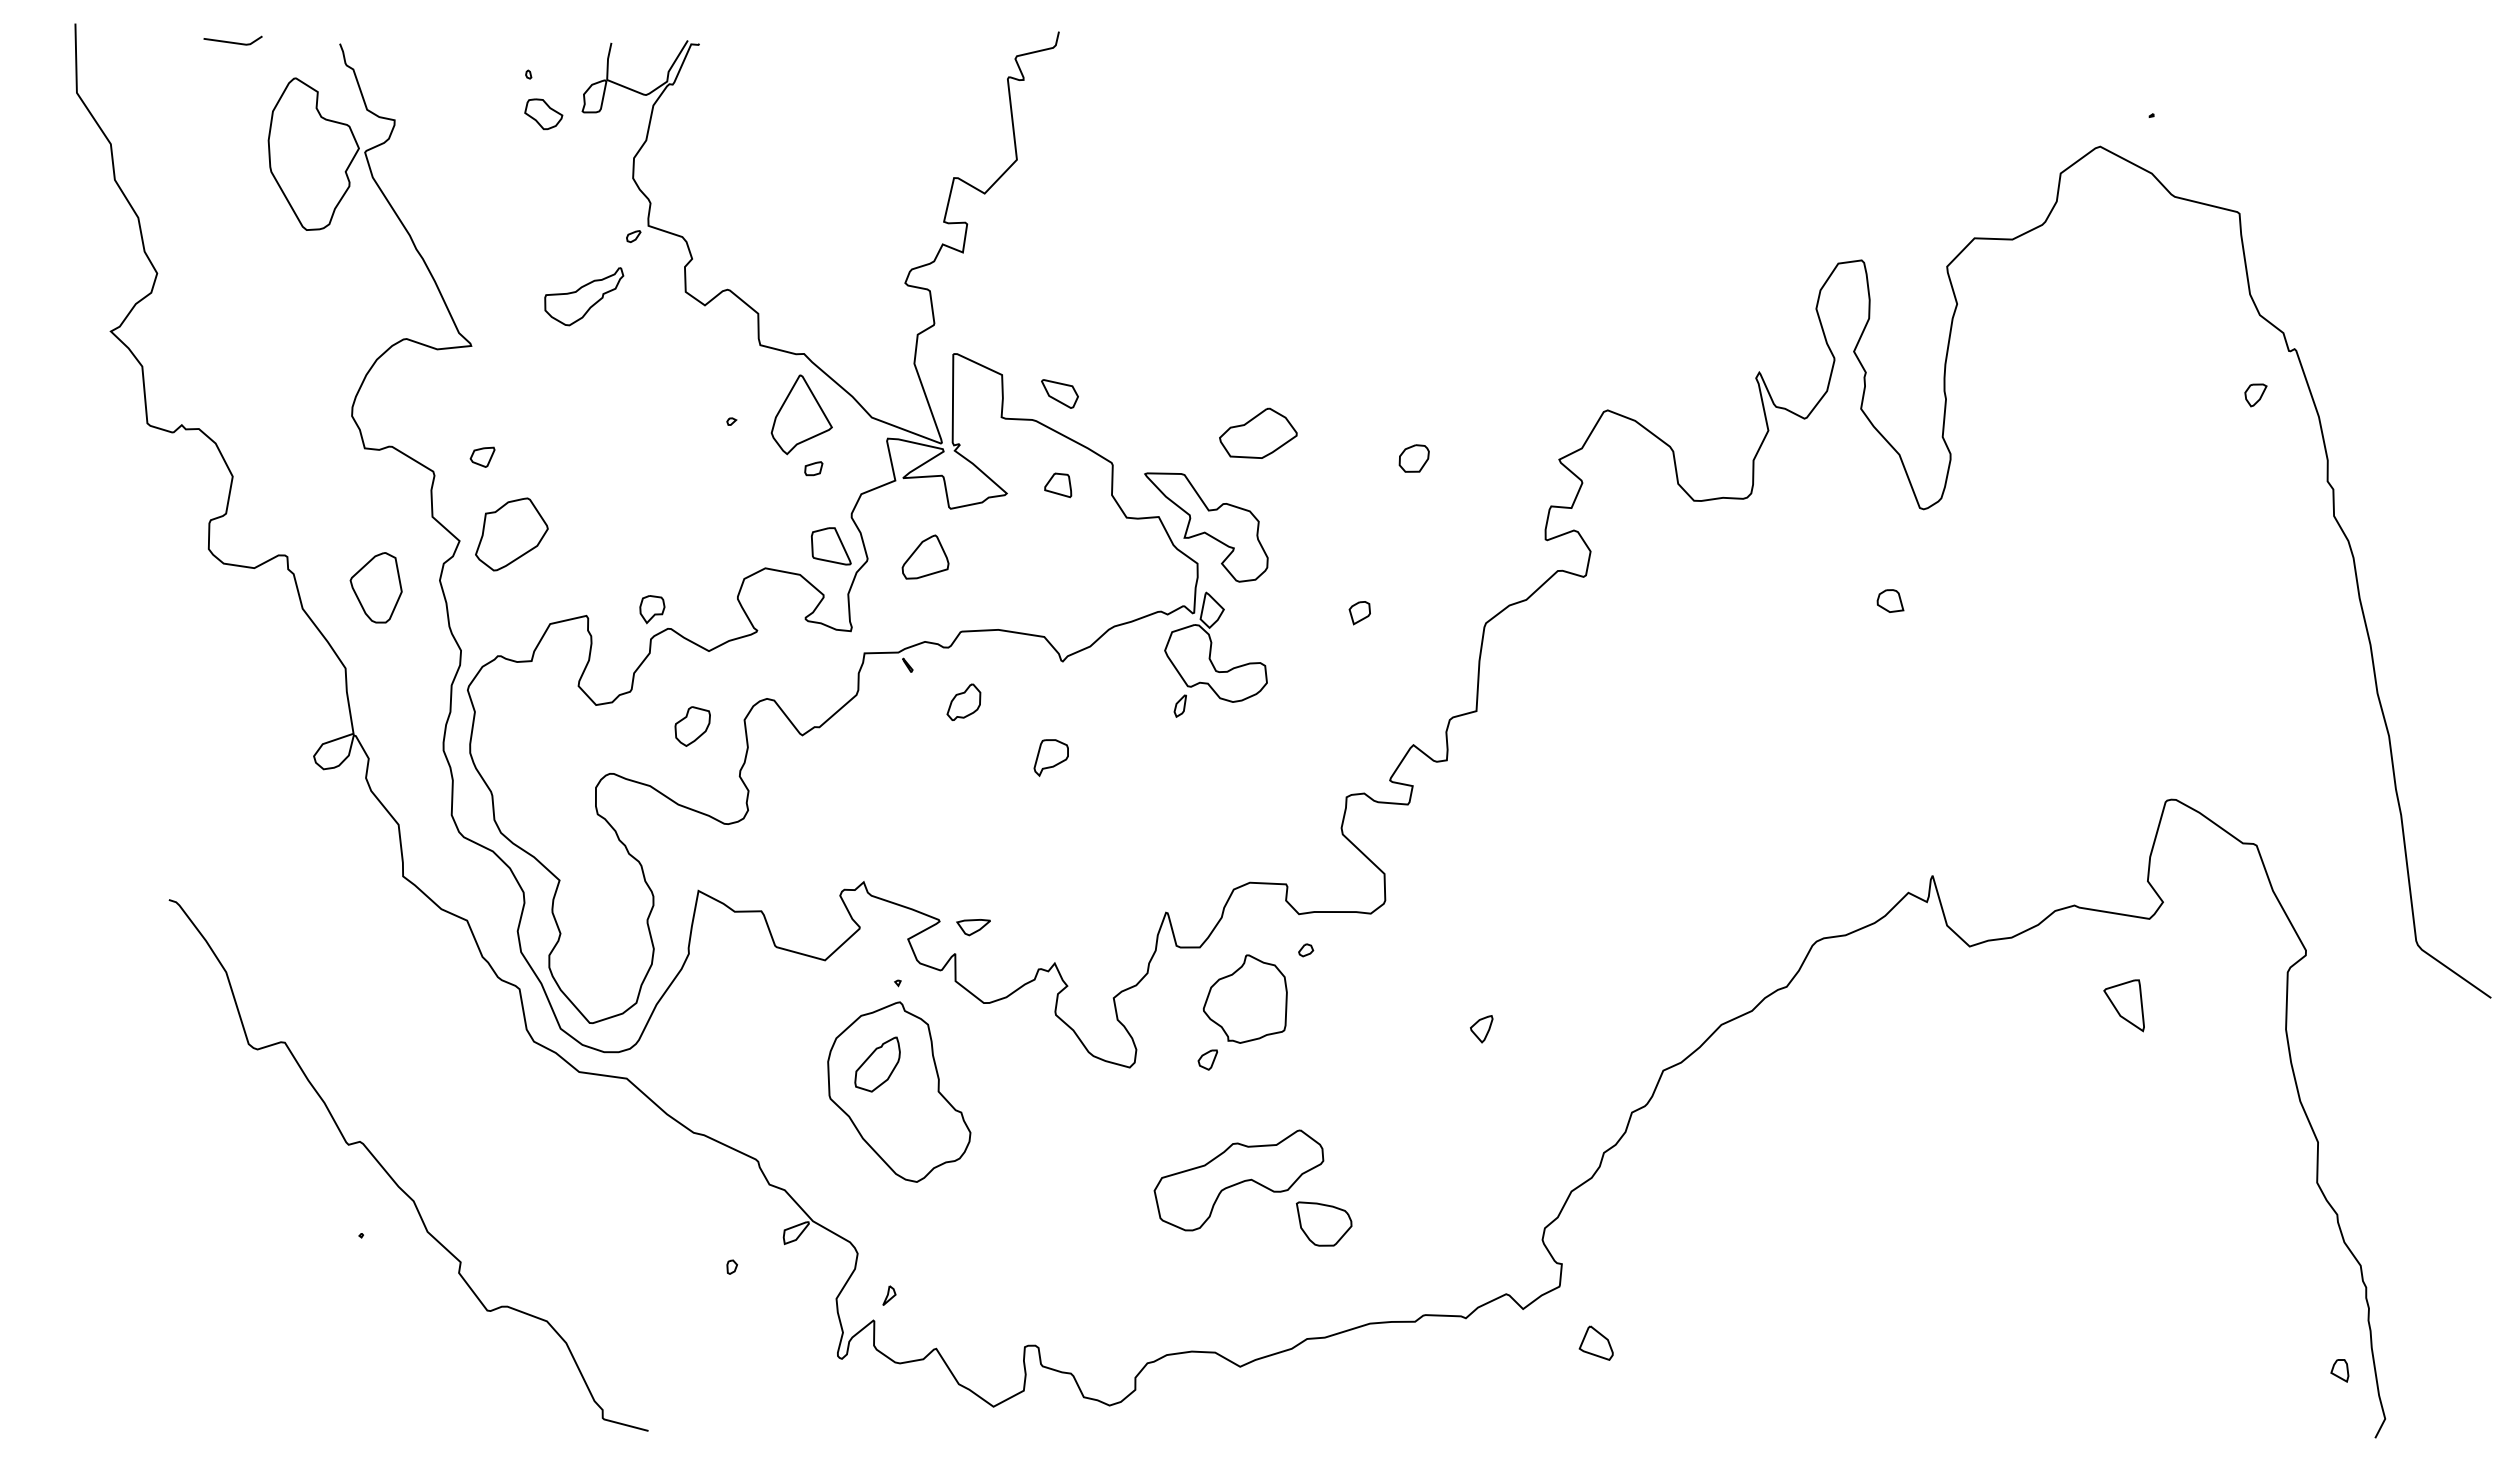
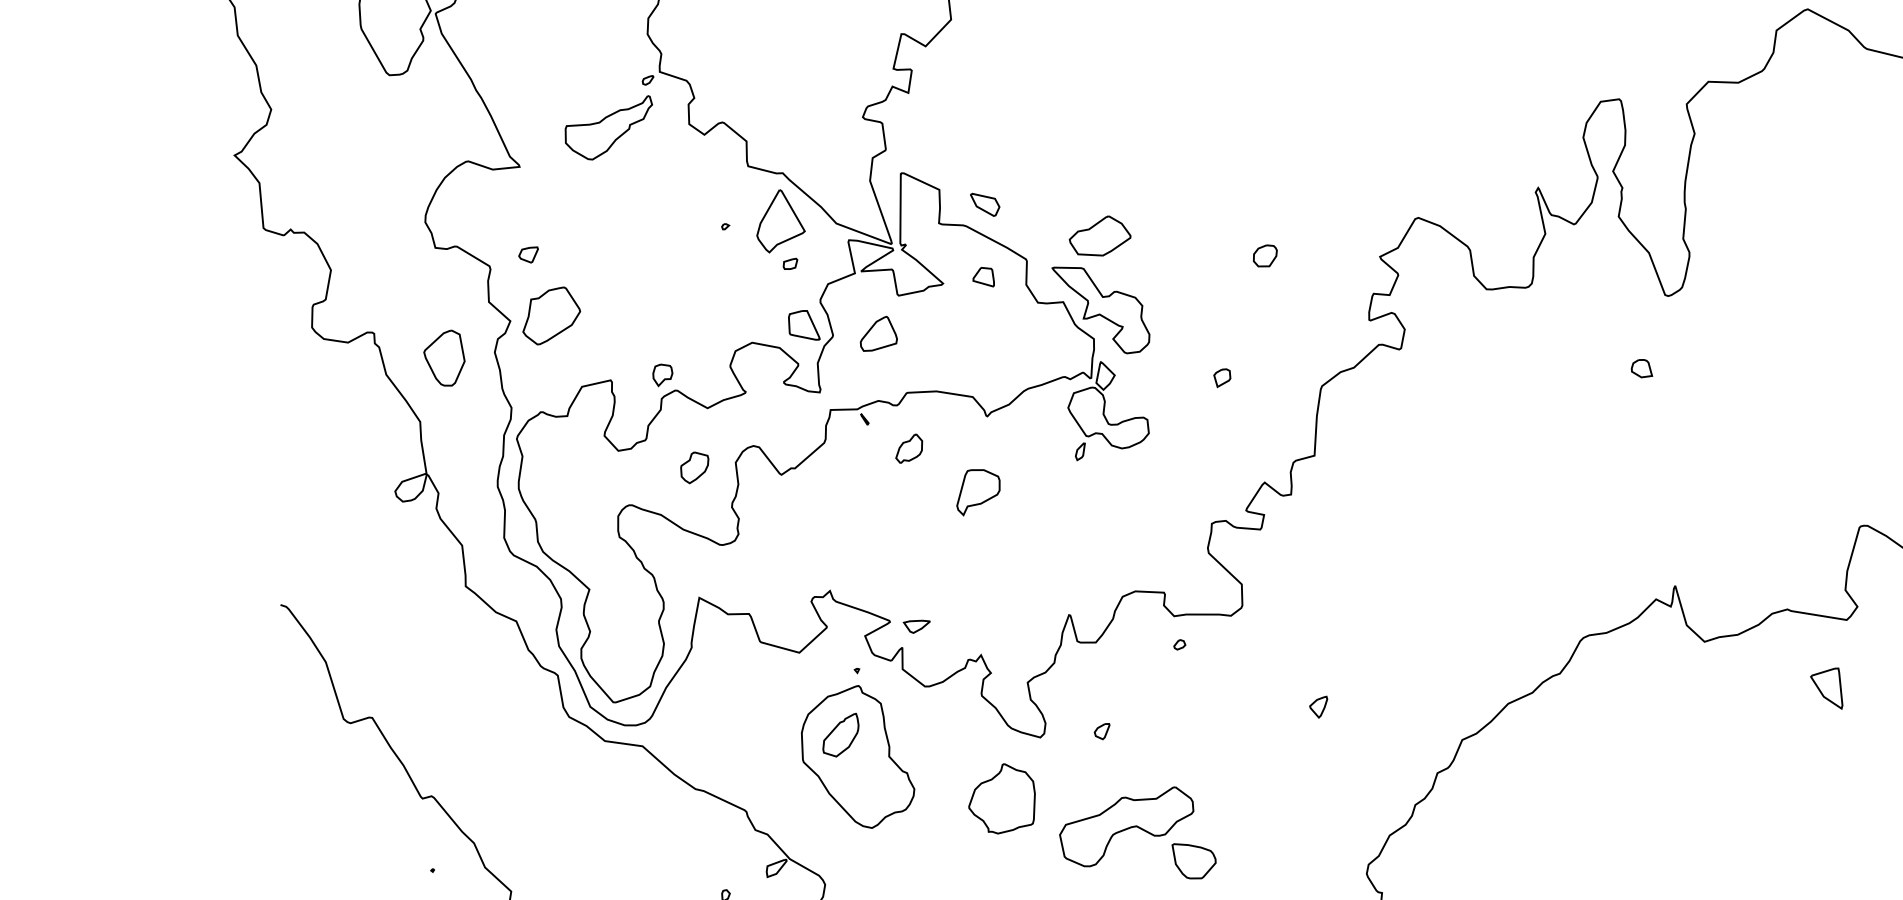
part: (584, 296) -> (609, 127), size x1.4
part: (1258, 432) -> (1100, 235), moved
part: (1050, 757) -> (977, 492), size x1.6
part: (1244, 998) -> (1001, 798), moved

